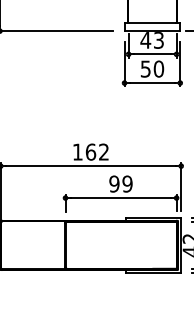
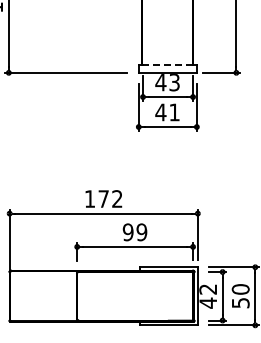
line: (152, 23) -> (167, 64), solid -> dashed
text: (152, 69) -> (167, 112), 50 -> 41
text: (90, 151) -> (103, 198), 162 -> 172

